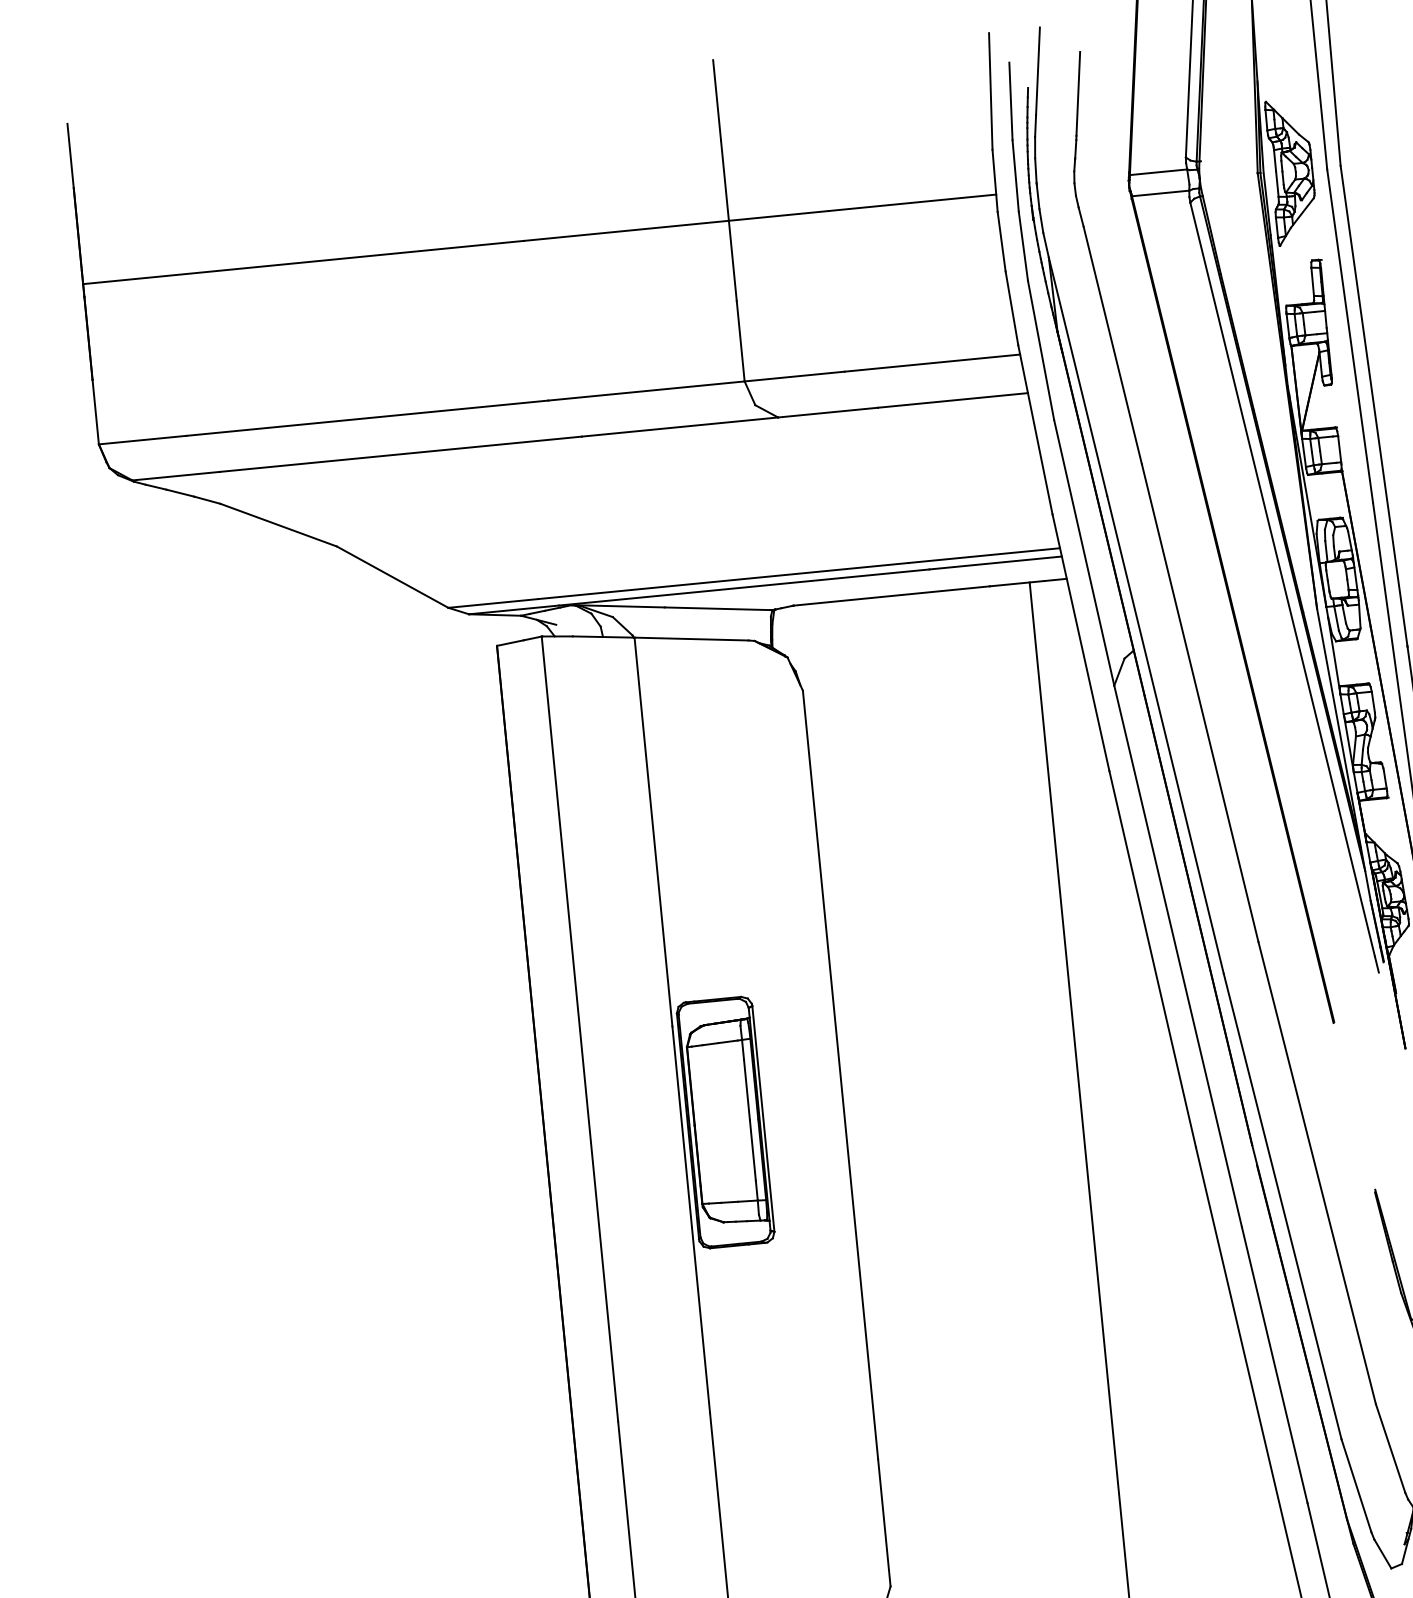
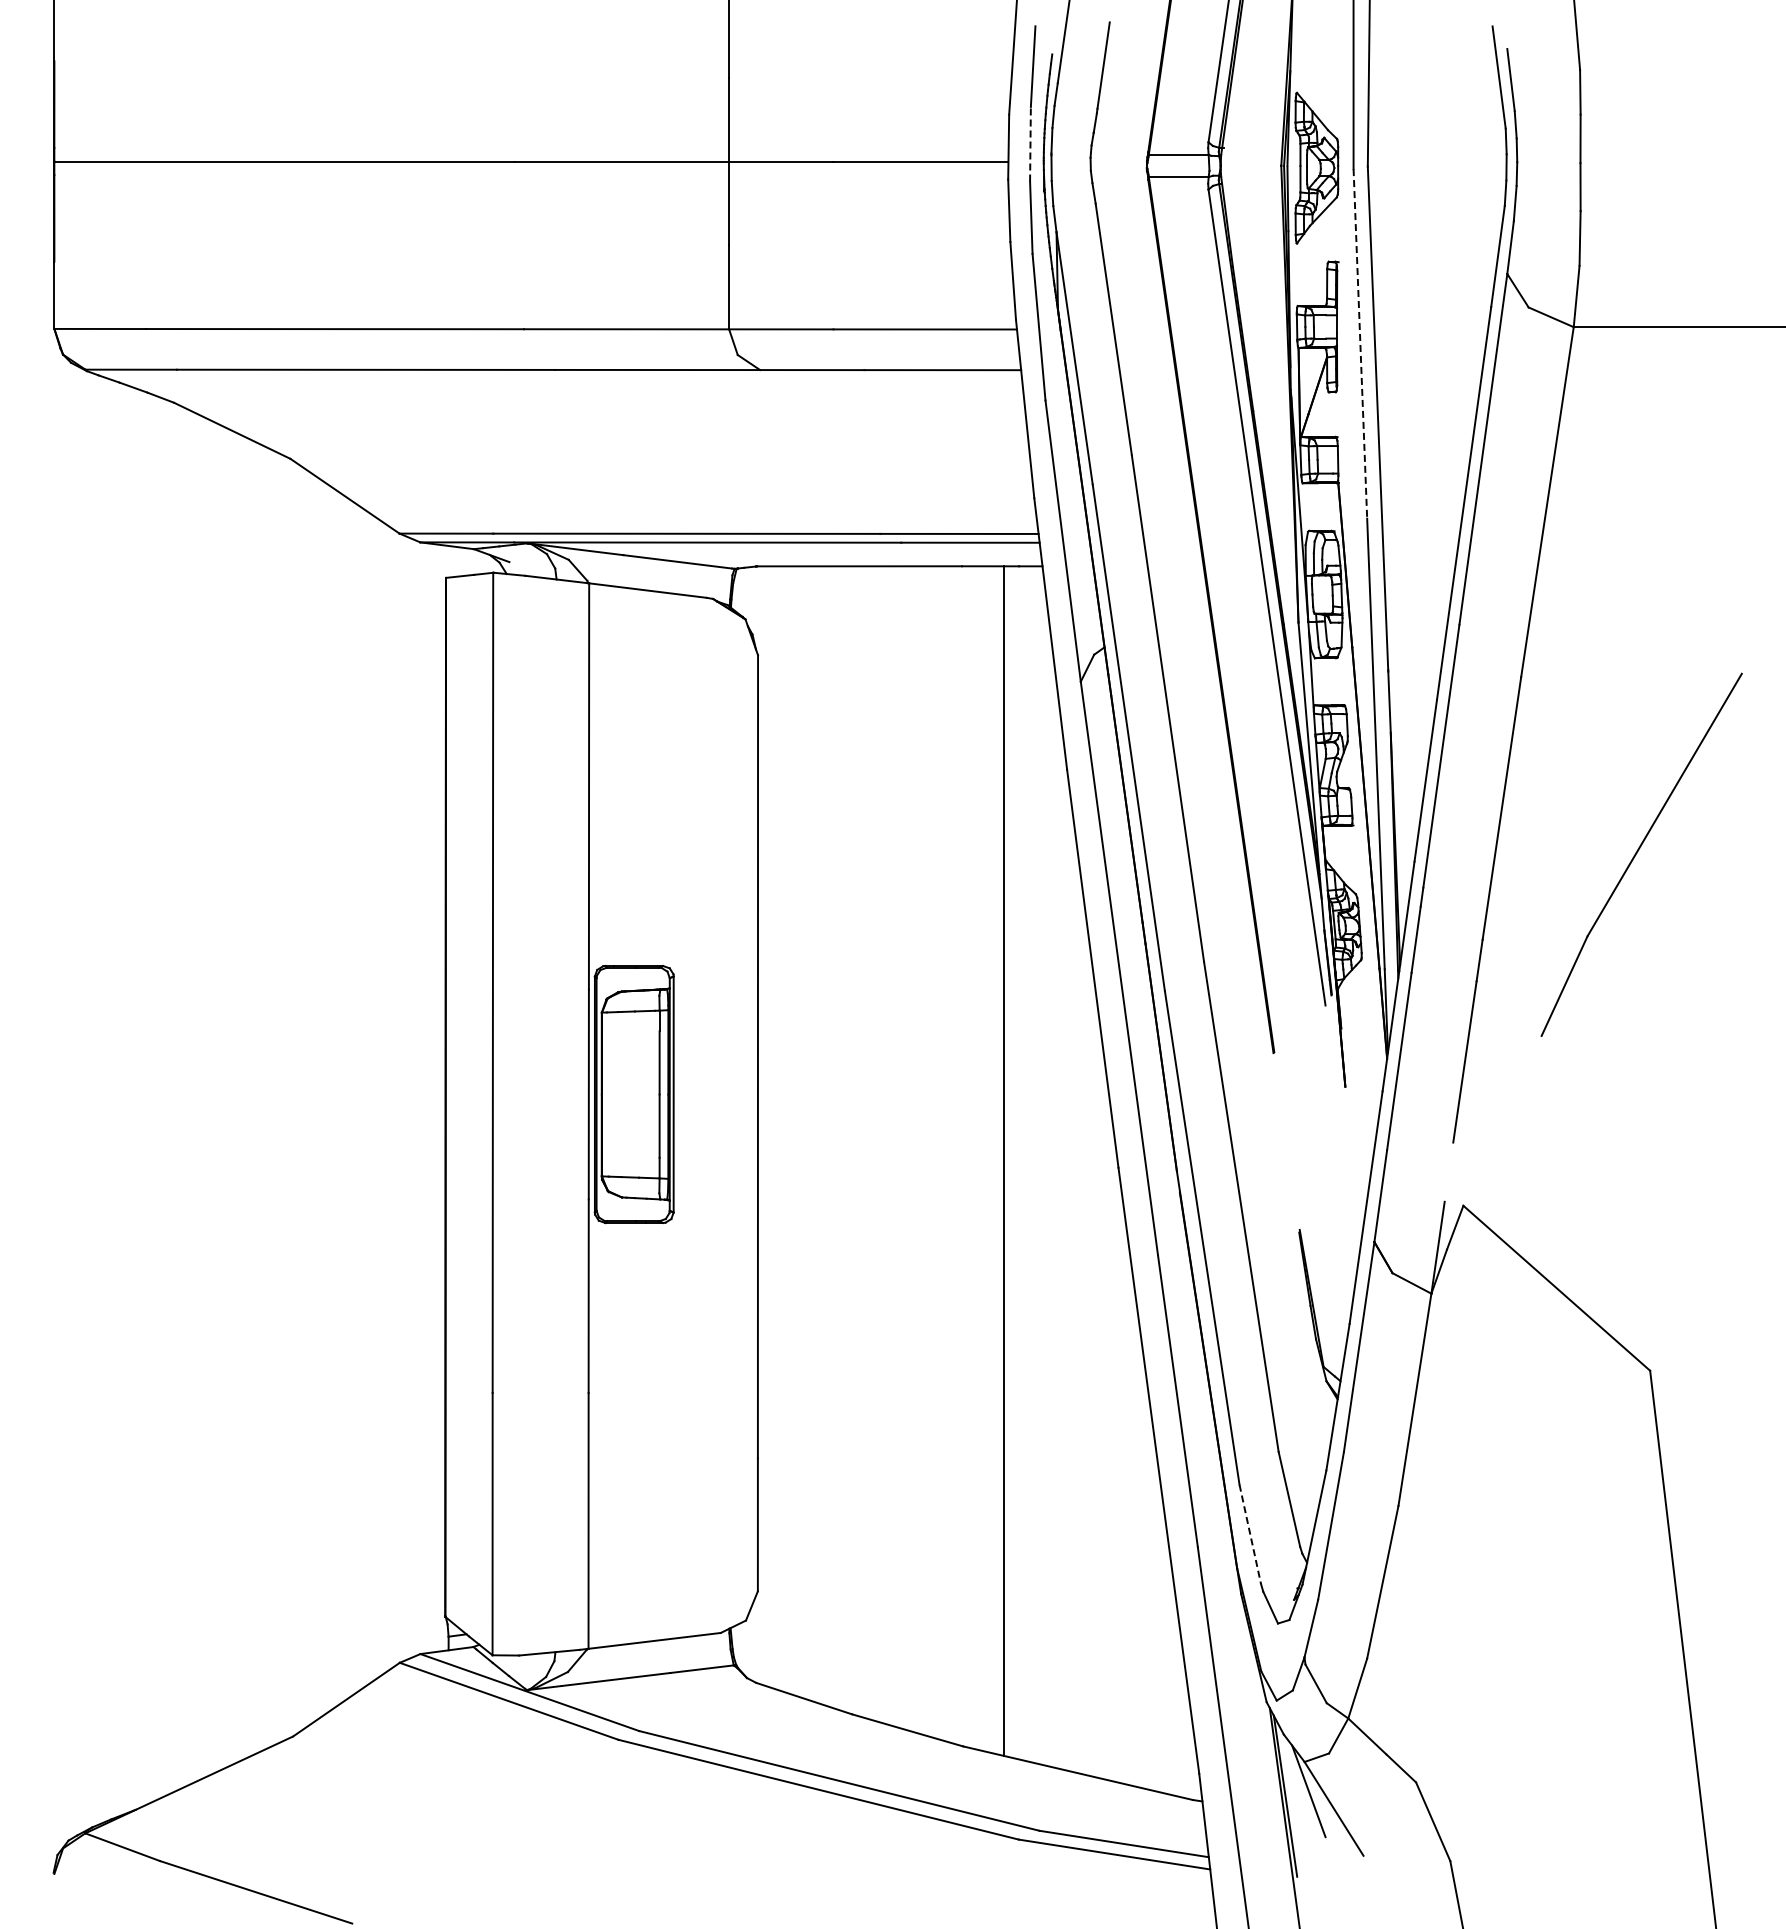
line: (1015, 175) -> (1030, 143), solid -> dashed
line: (1350, 335) -> (1360, 343), solid -> dashed
line: (1356, 1485) -> (1250, 1534), solid -> dashed

